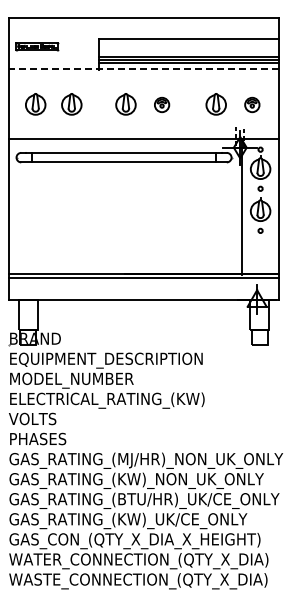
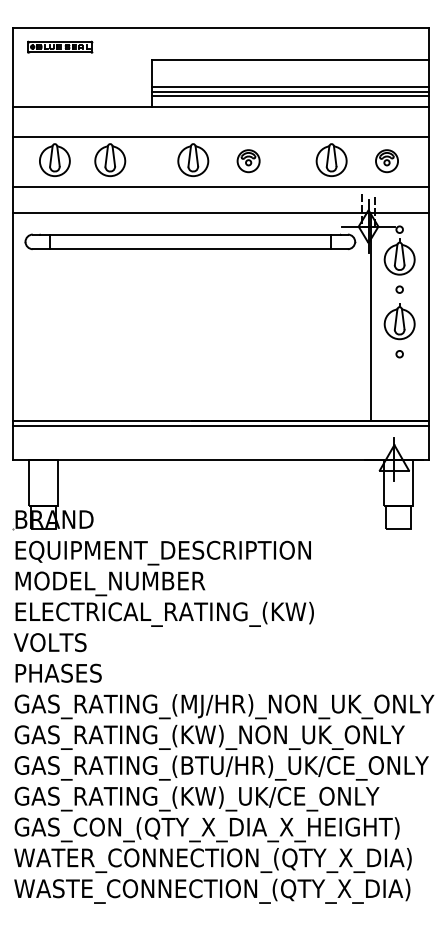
part: (37, 46) -> (60, 46), moved
line: (143, 69) -> (220, 106), dashed -> solid
line: (143, 89) -> (220, 137), added
line: (143, 122) -> (220, 188), added

